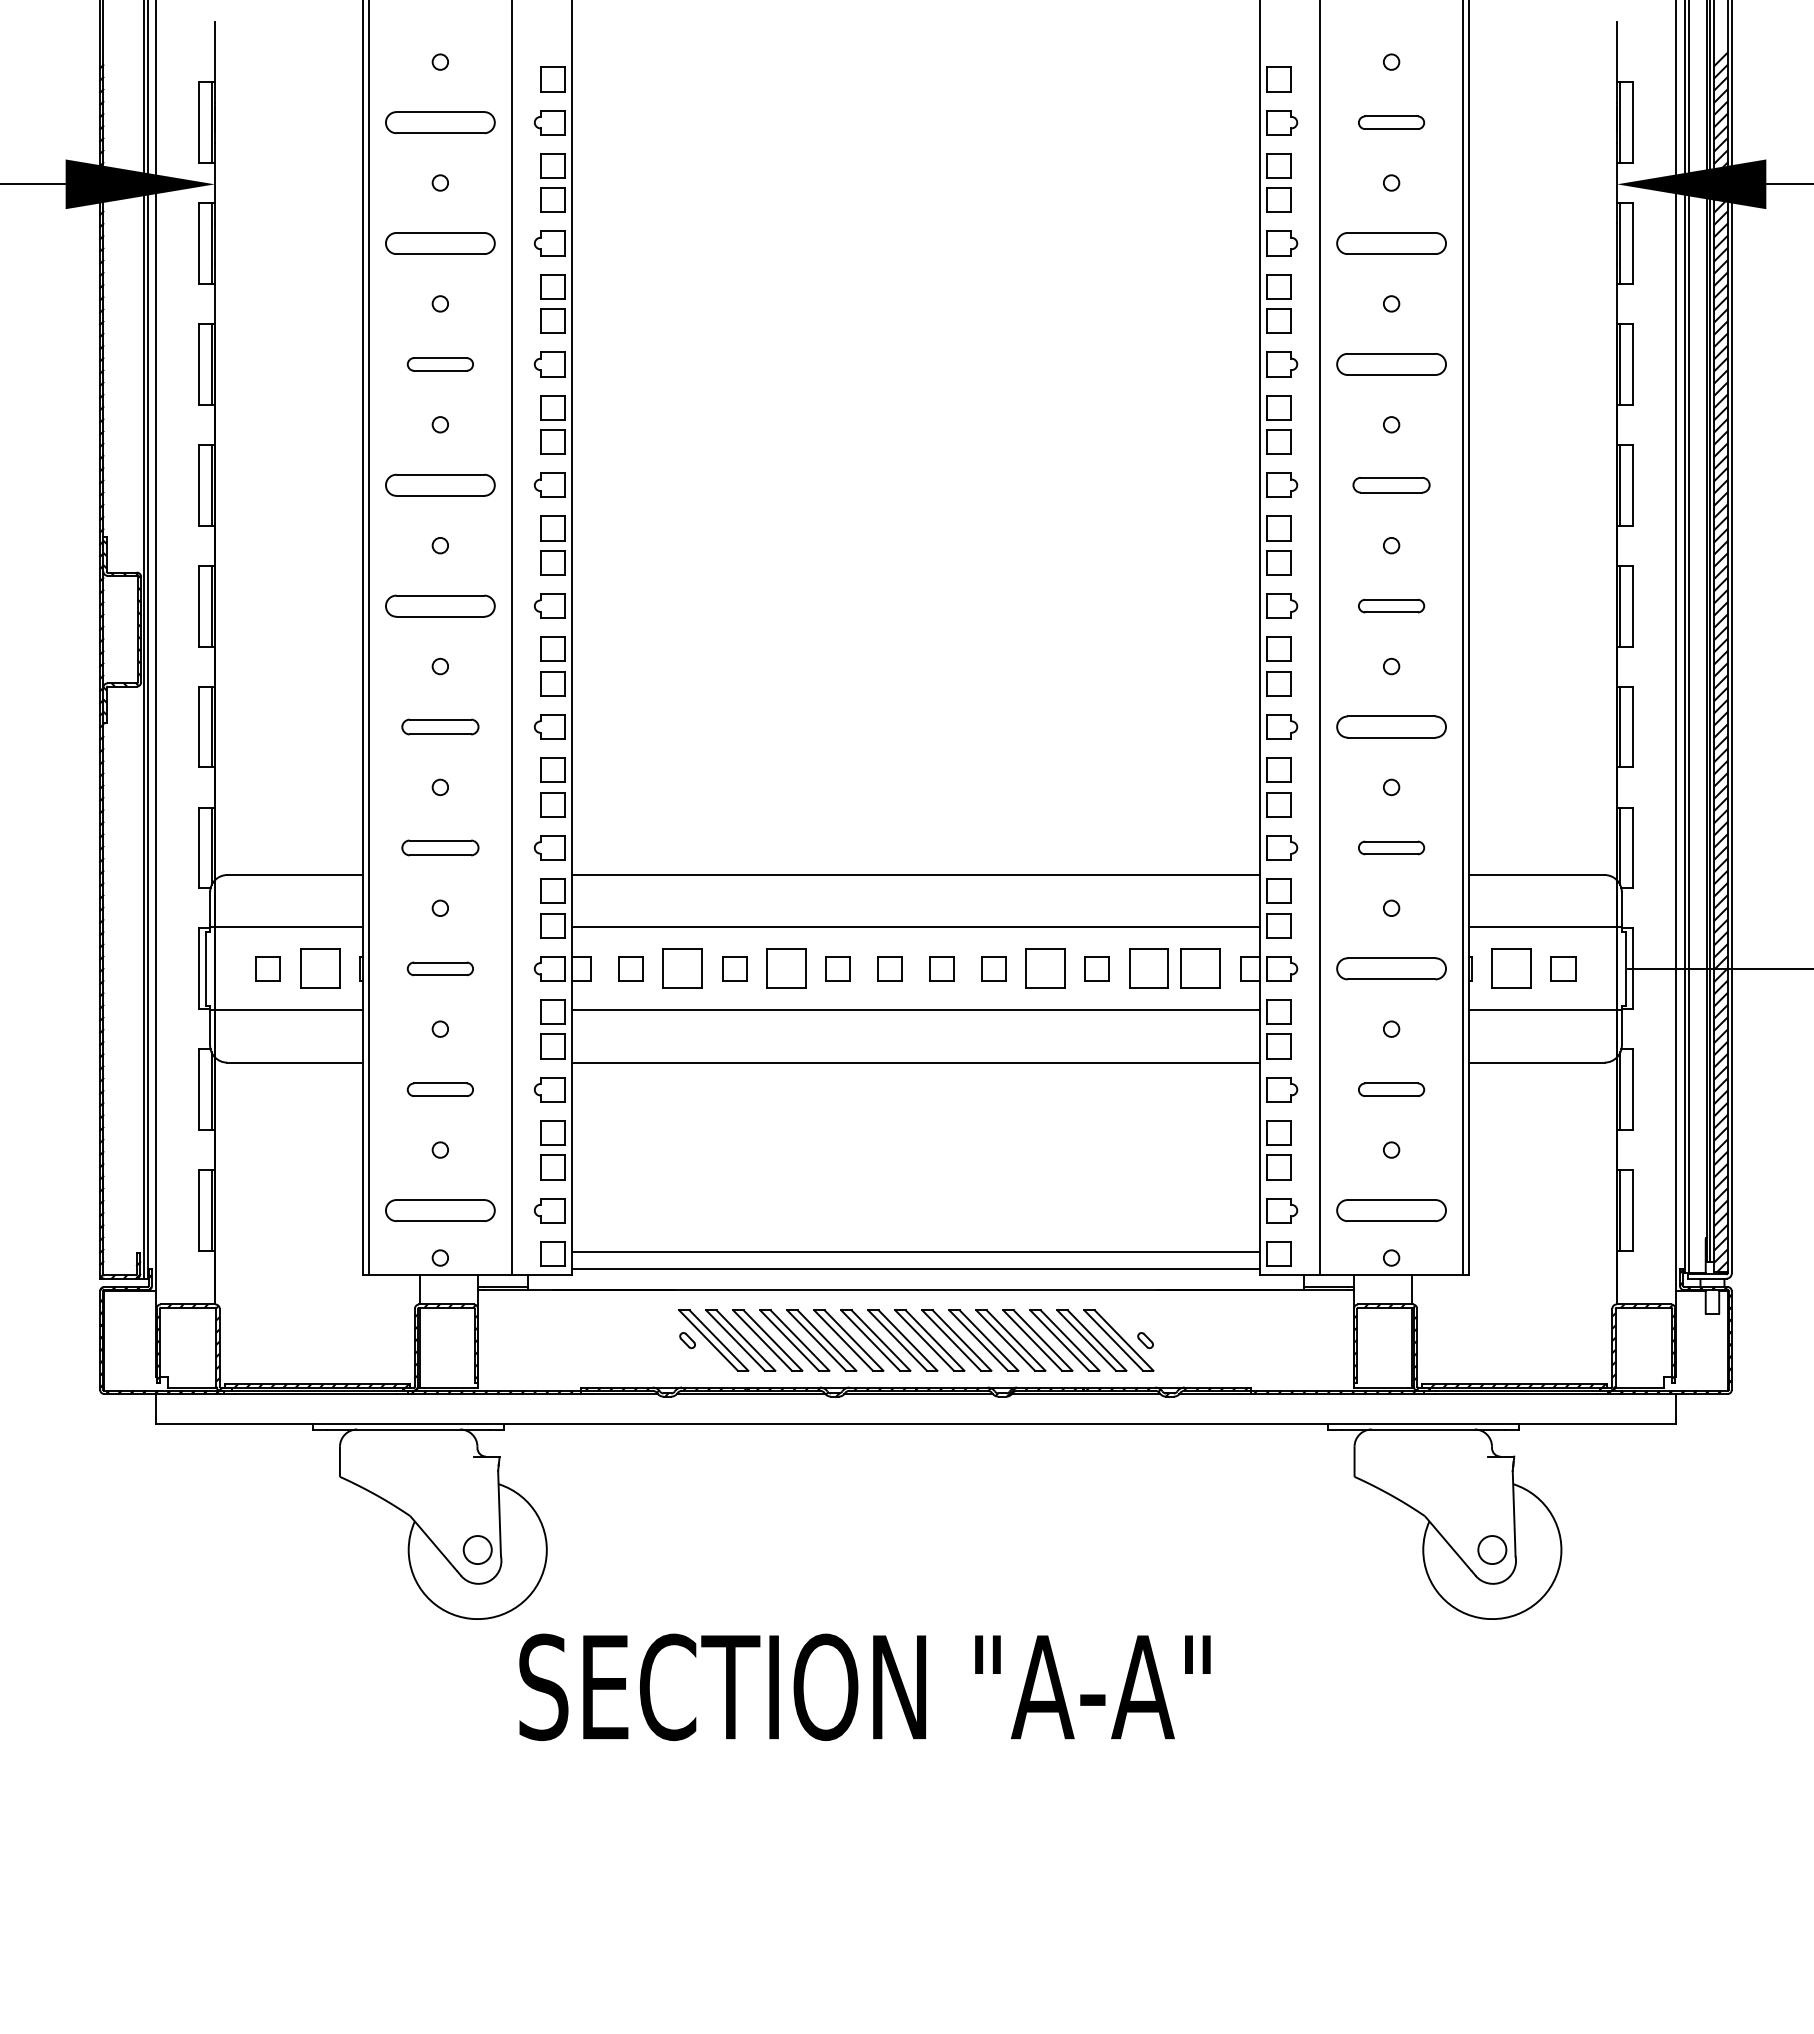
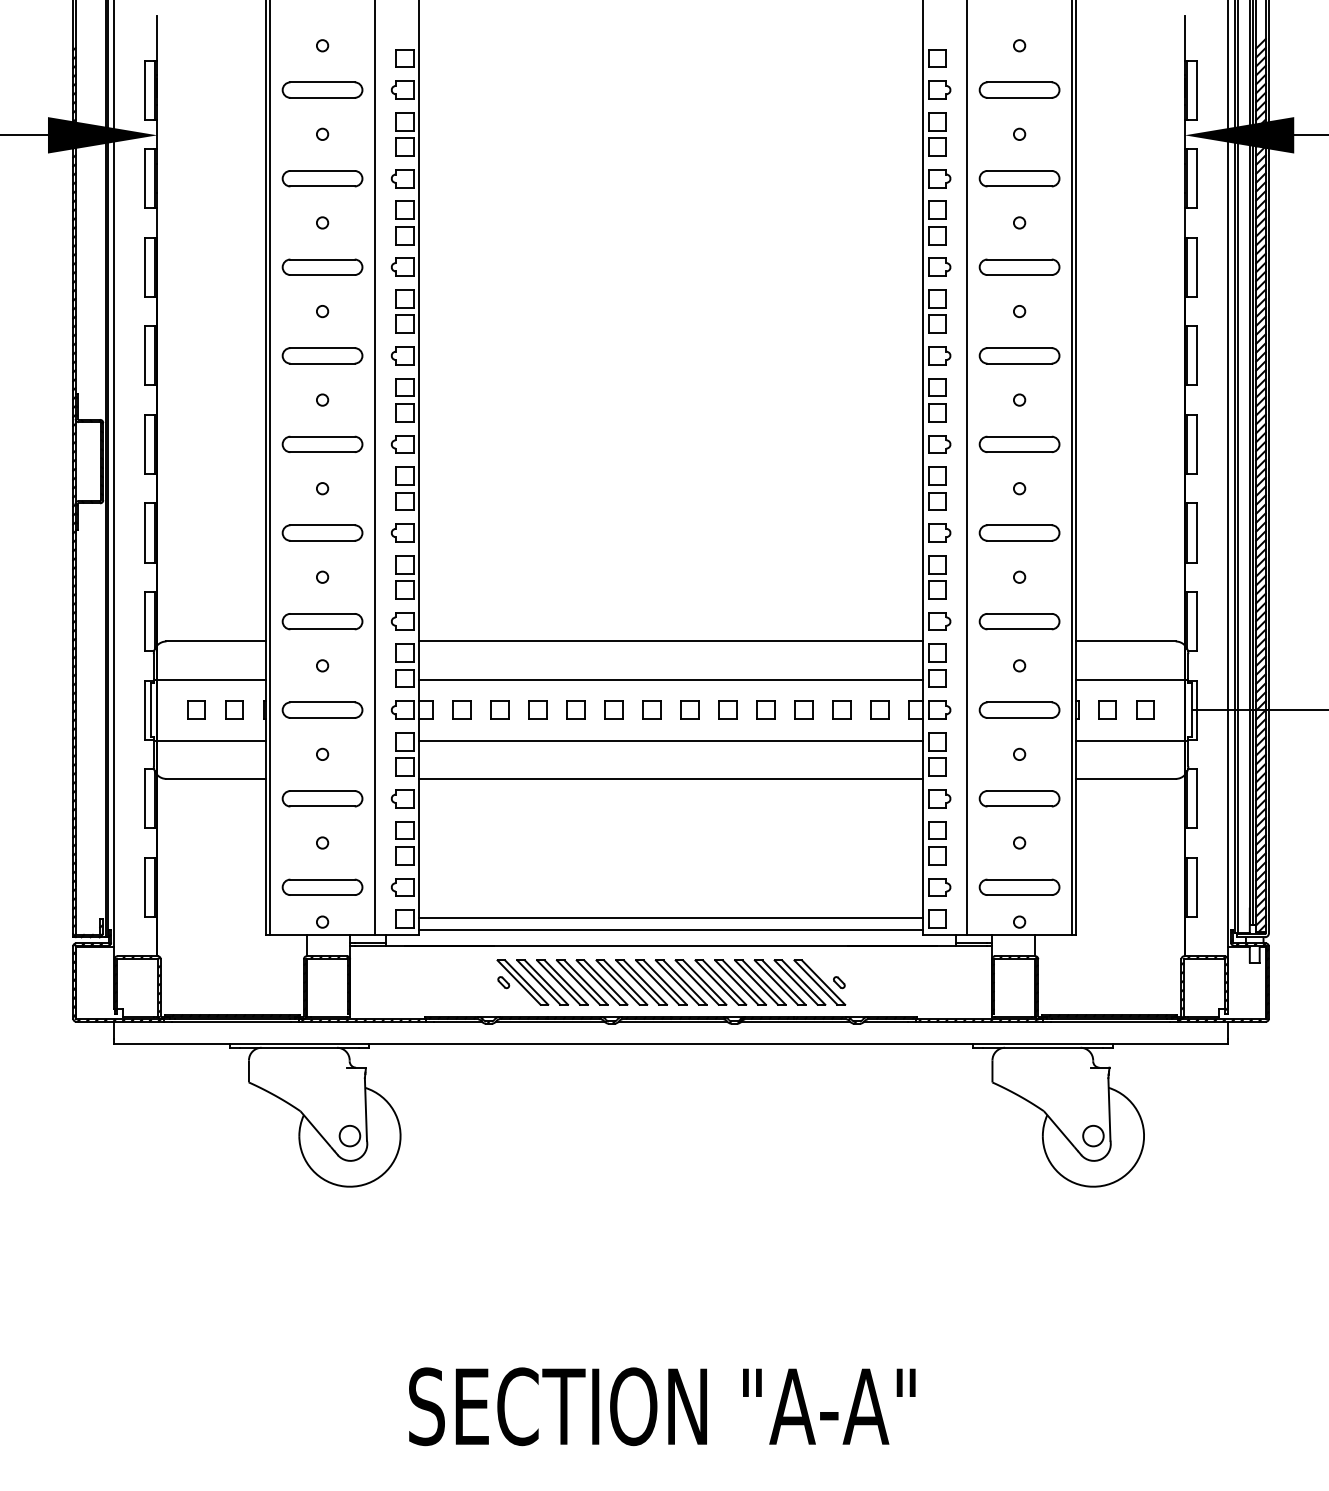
part: (1391, 122) -> (1019, 90), size x1.67
part: (440, 364) -> (322, 267), size x1.67
part: (1391, 484) -> (1019, 355), size x1.43
part: (1391, 605) -> (1019, 443), size x1.67
part: (440, 726) -> (322, 532), size x1.43
part: (440, 847) -> (322, 621), size x1.43
part: (1391, 847) -> (1019, 621), size x1.67
part: (319, 968) -> (233, 709), size x0.62
part: (440, 968) -> (322, 709), size x1.67
part: (682, 968) -> (499, 709), size x0.62
part: (786, 968) -> (576, 709), size x0.62
part: (1045, 968) -> (765, 709), size x0.62
part: (1148, 968) -> (841, 709), size x0.62
part: (1200, 968) -> (879, 709), size x0.62
part: (1511, 968) -> (1107, 709), size x0.62
part: (440, 1089) -> (322, 798), size x1.67
part: (1391, 1089) -> (1019, 798), size x1.67
text: (864, 1687) -> (661, 1406), moved

